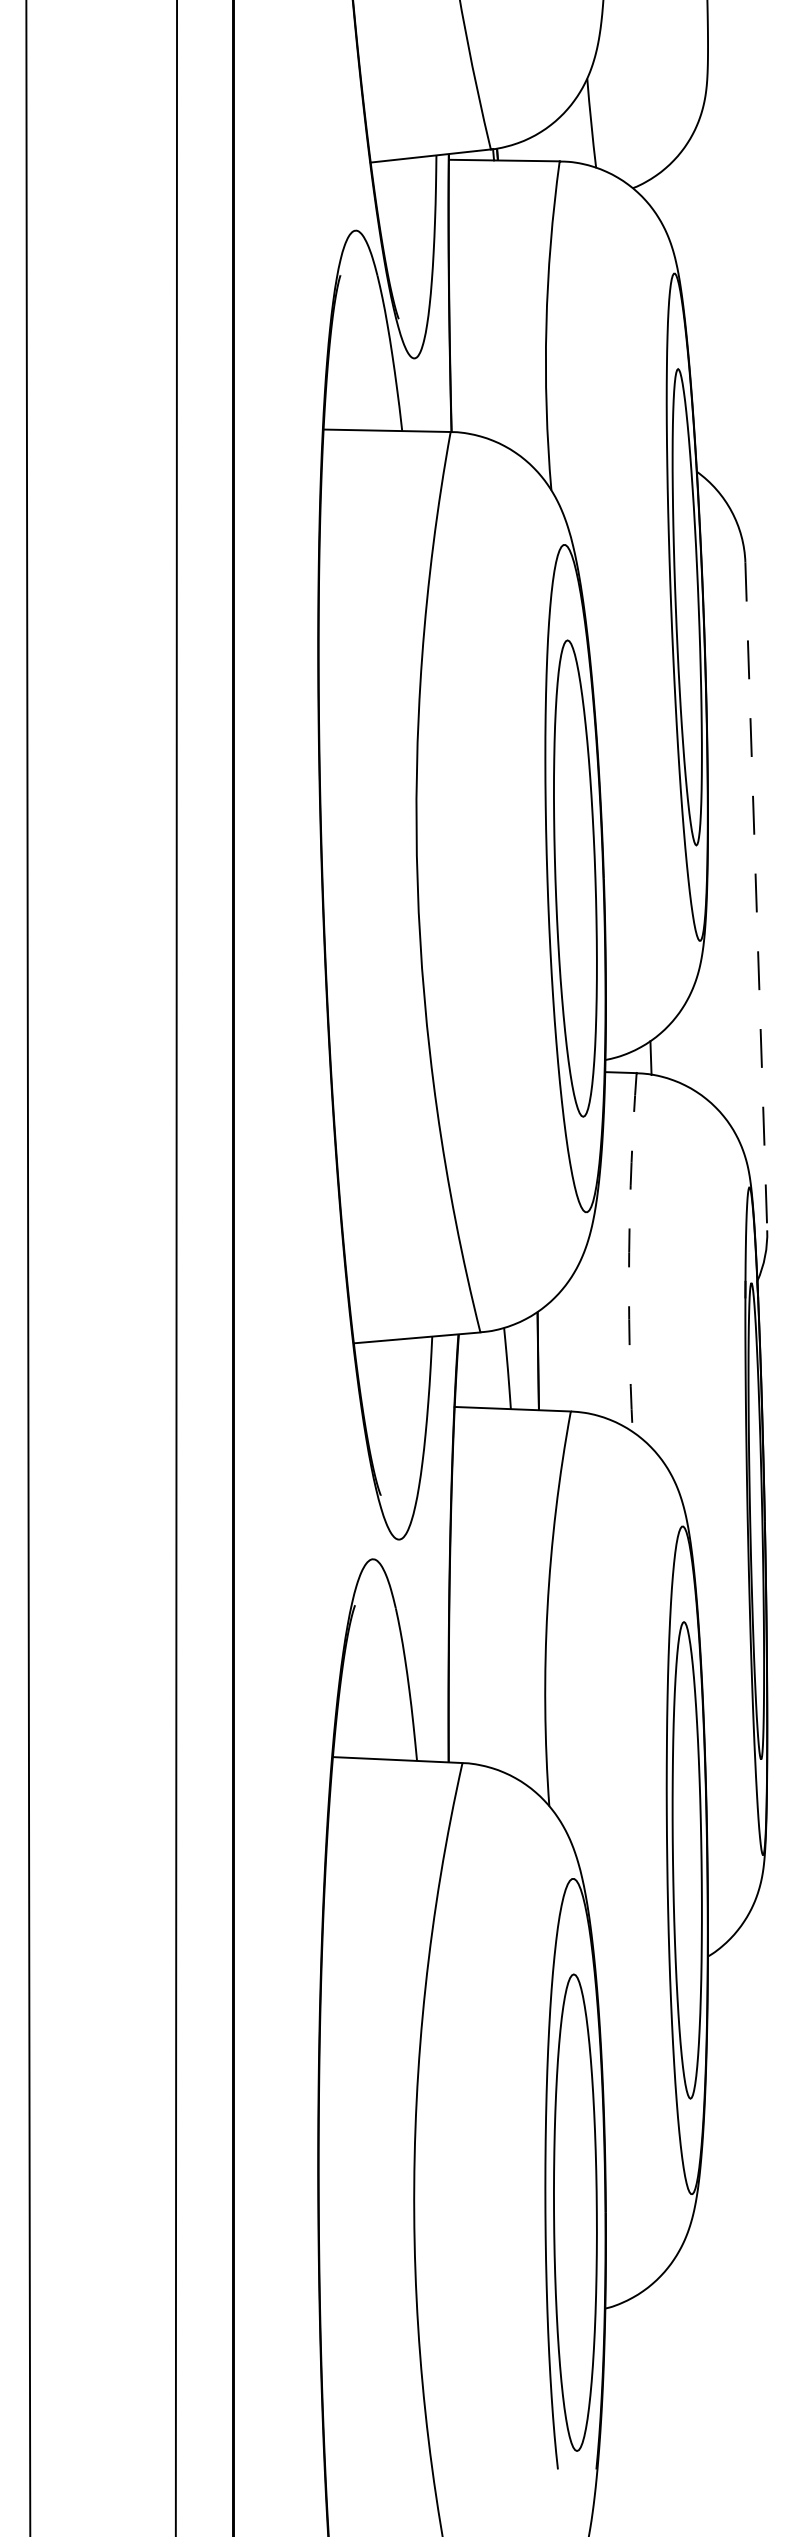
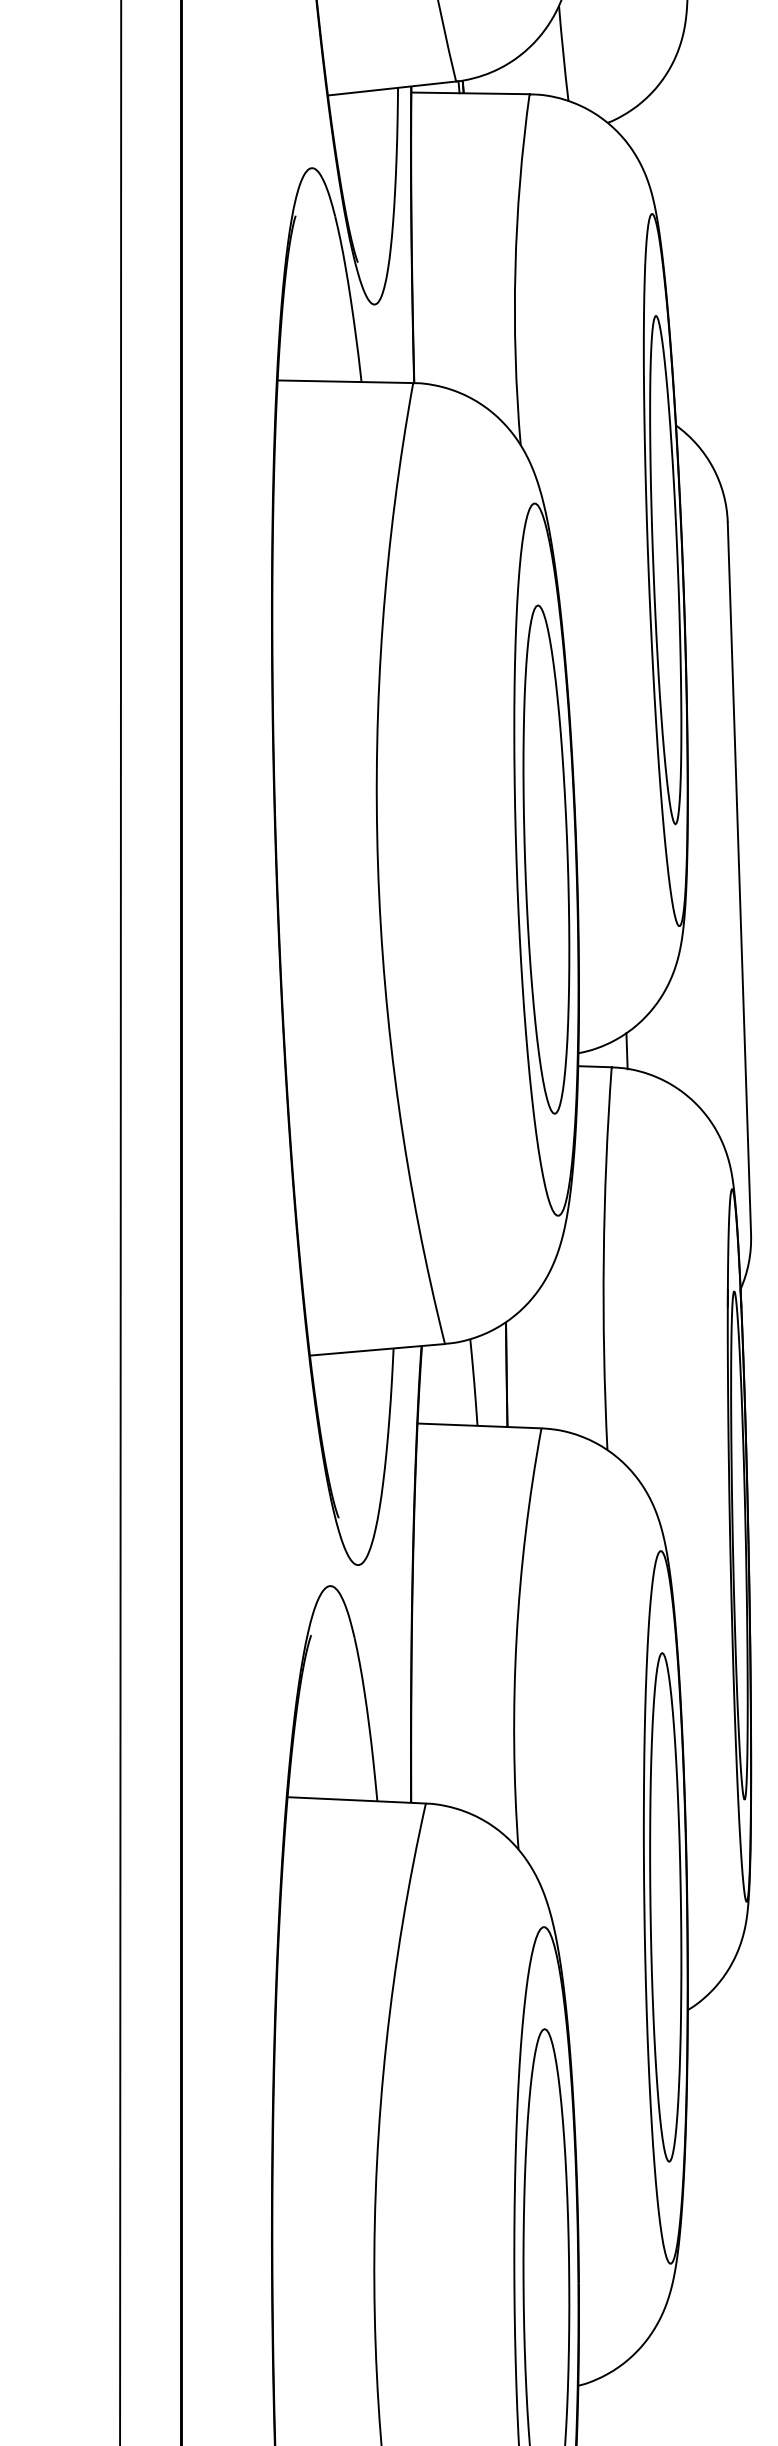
line: (756, 896) -> (739, 878), dashed -> solid
arc: (629, 1252) -> (604, 1258), dashed -> solid

